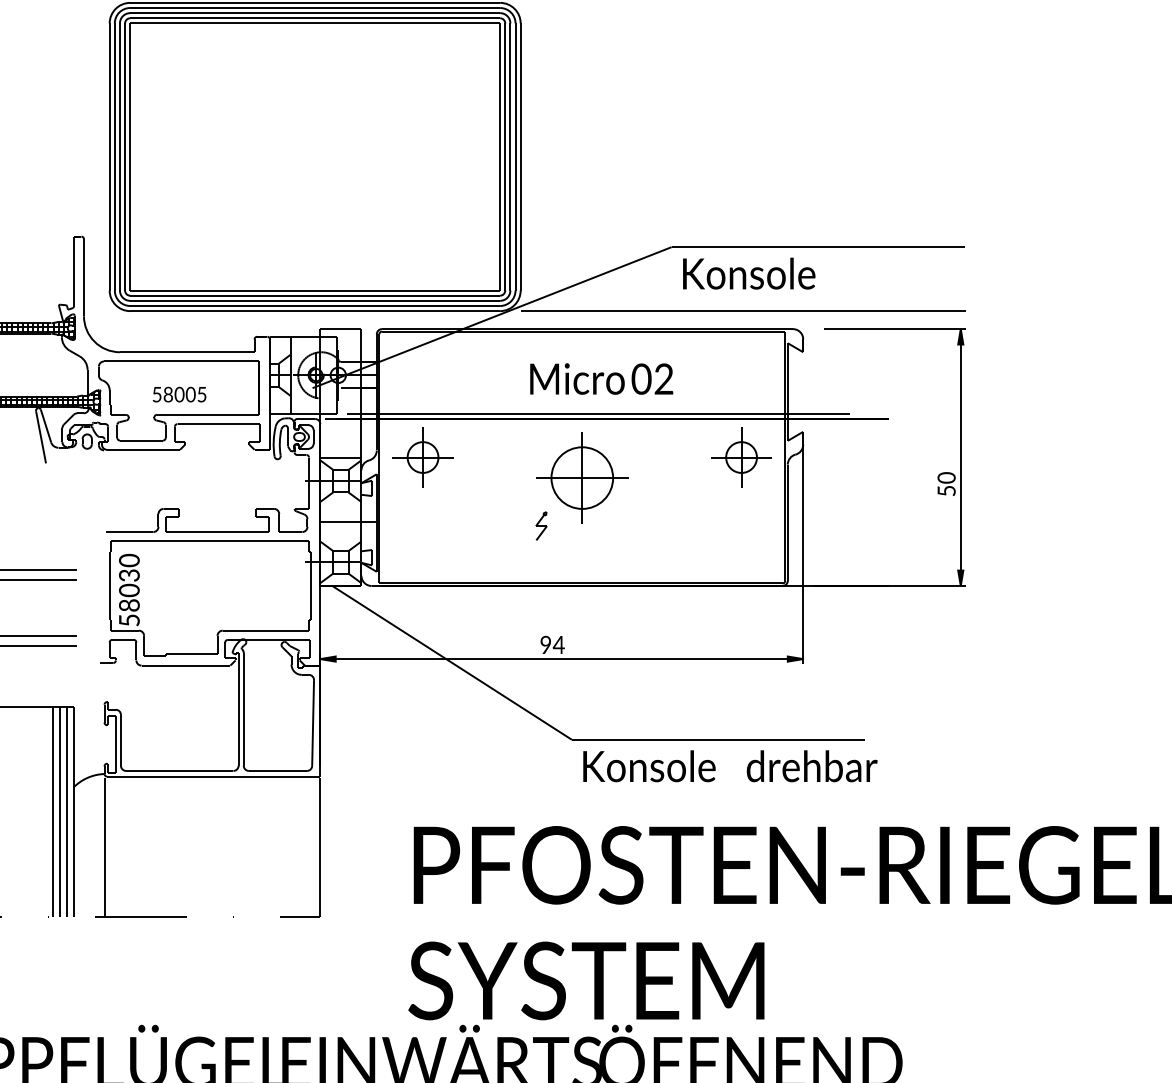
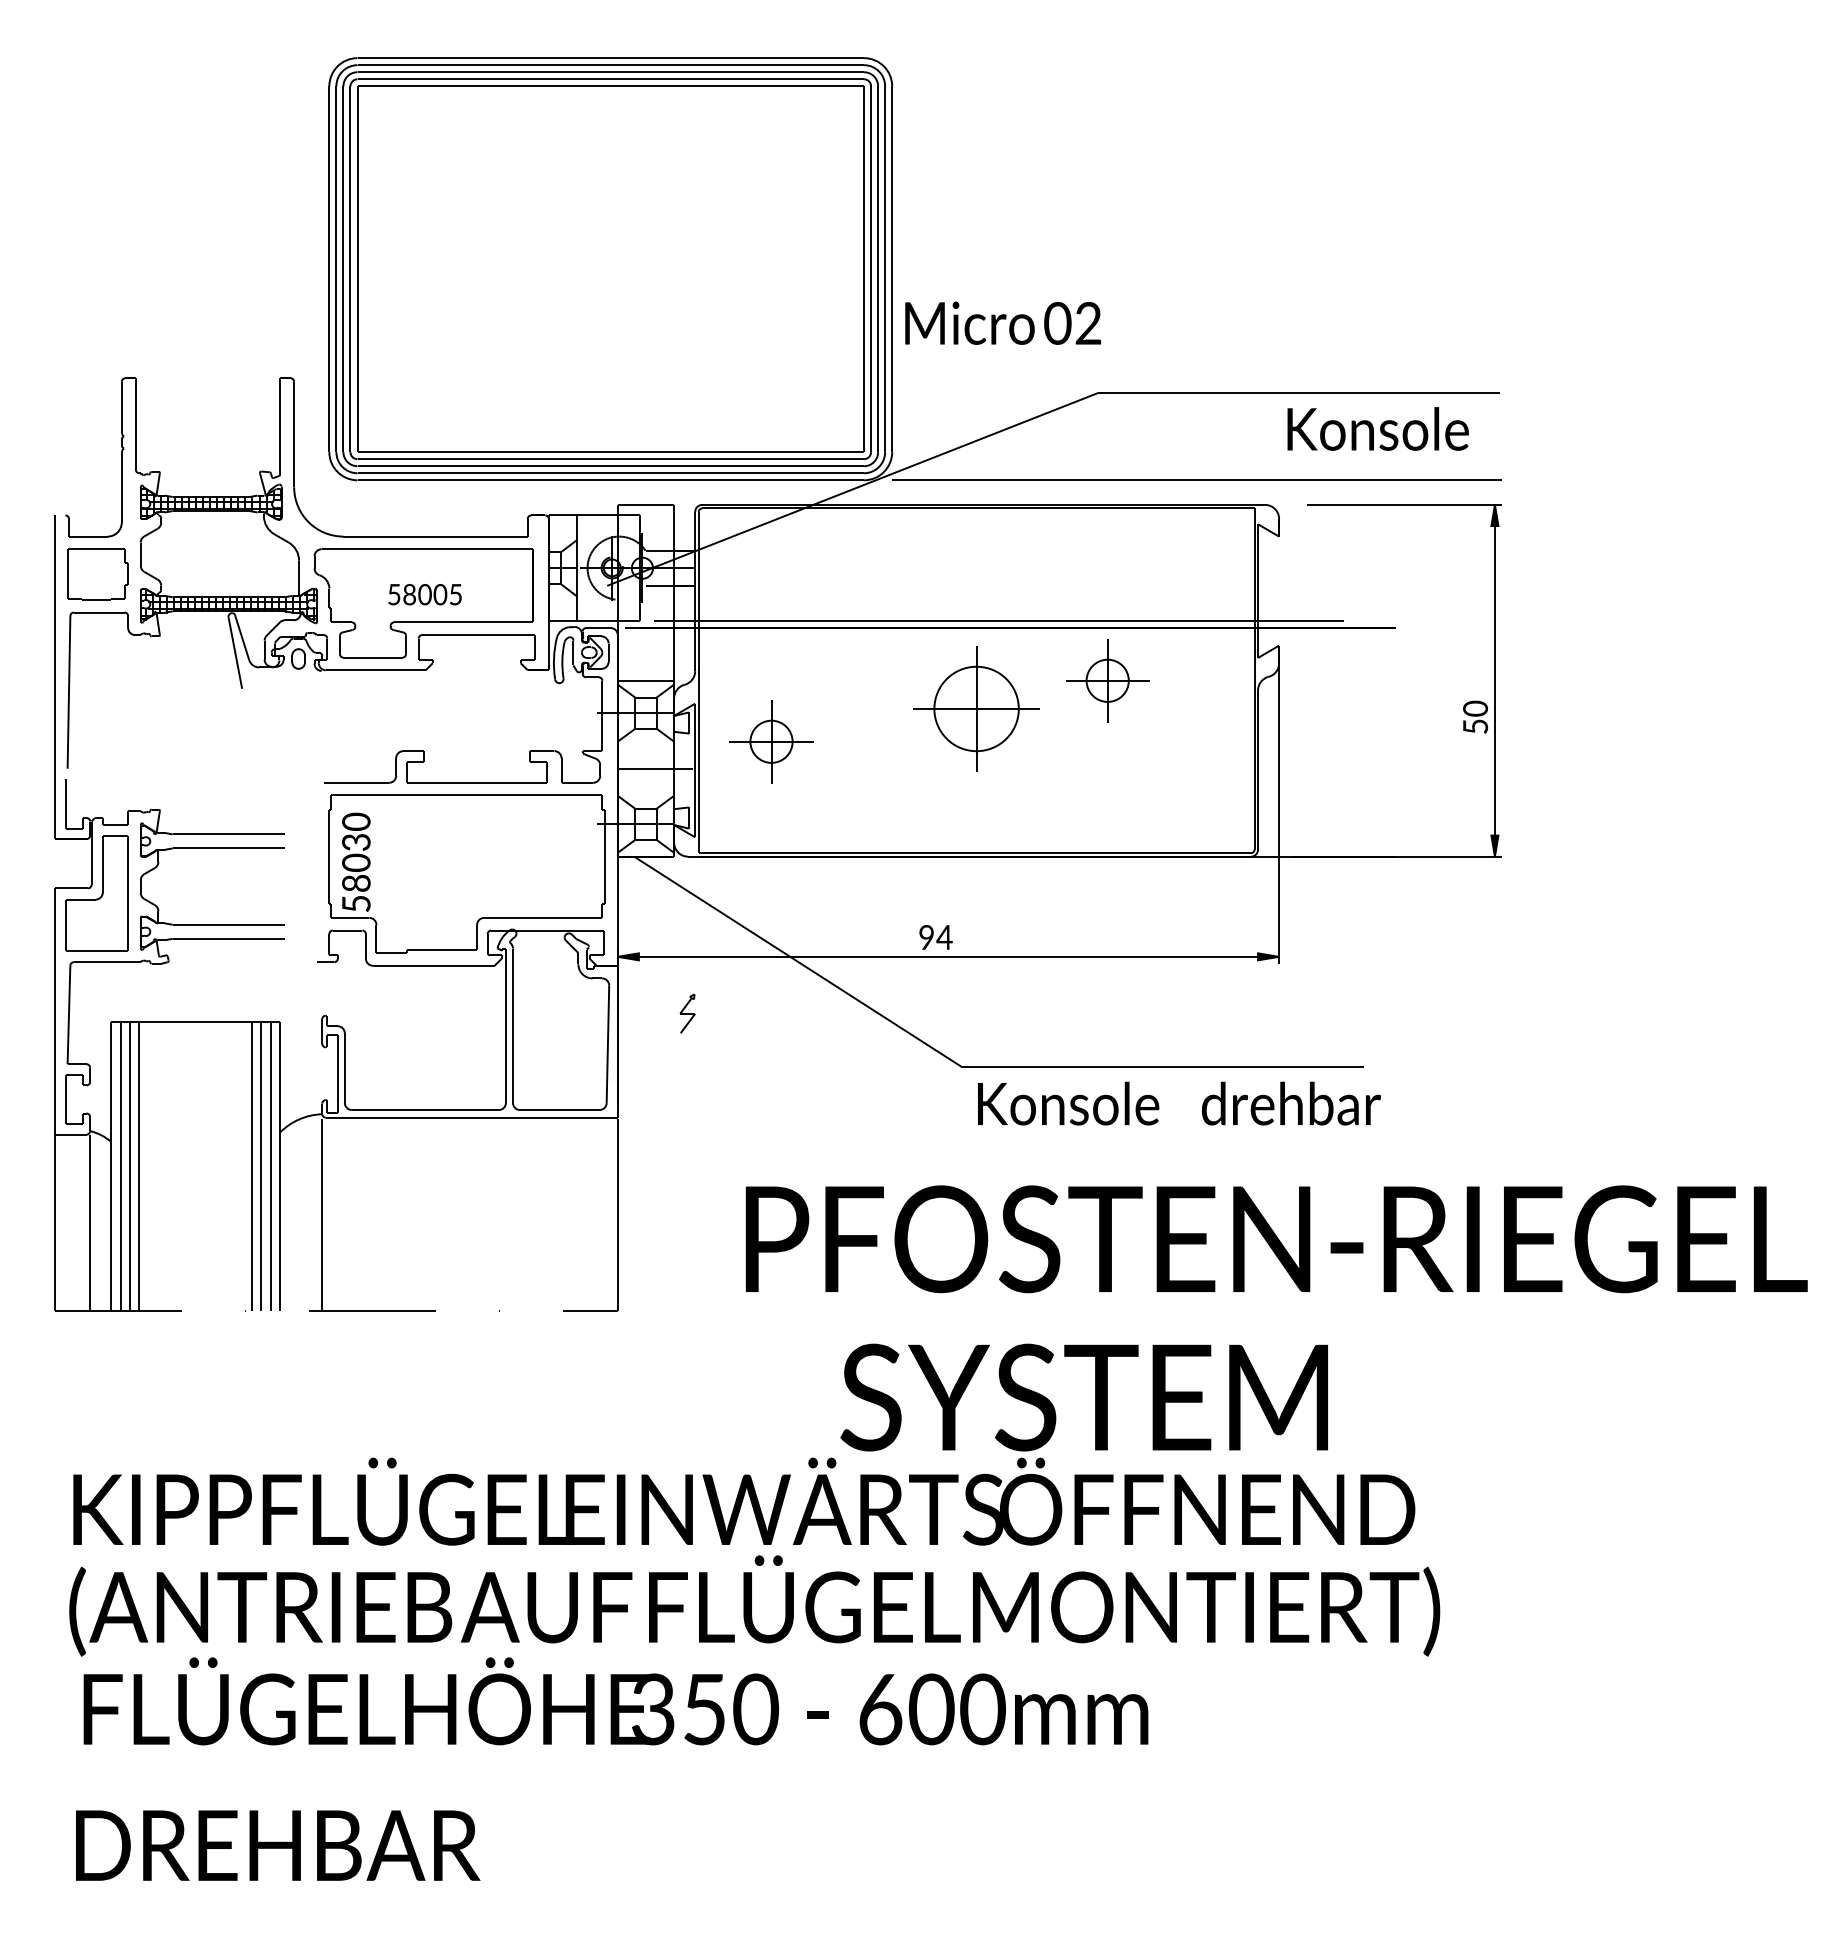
text: (748, 273) -> (1377, 428), moved
text: (601, 378) -> (1002, 322), moved
part: (423, 457) -> (771, 741), moved
part: (741, 457) -> (1107, 680), moved
part: (541, 525) -> (687, 1013), moved
text: (585, 980) -> (1083, 1397), moved

